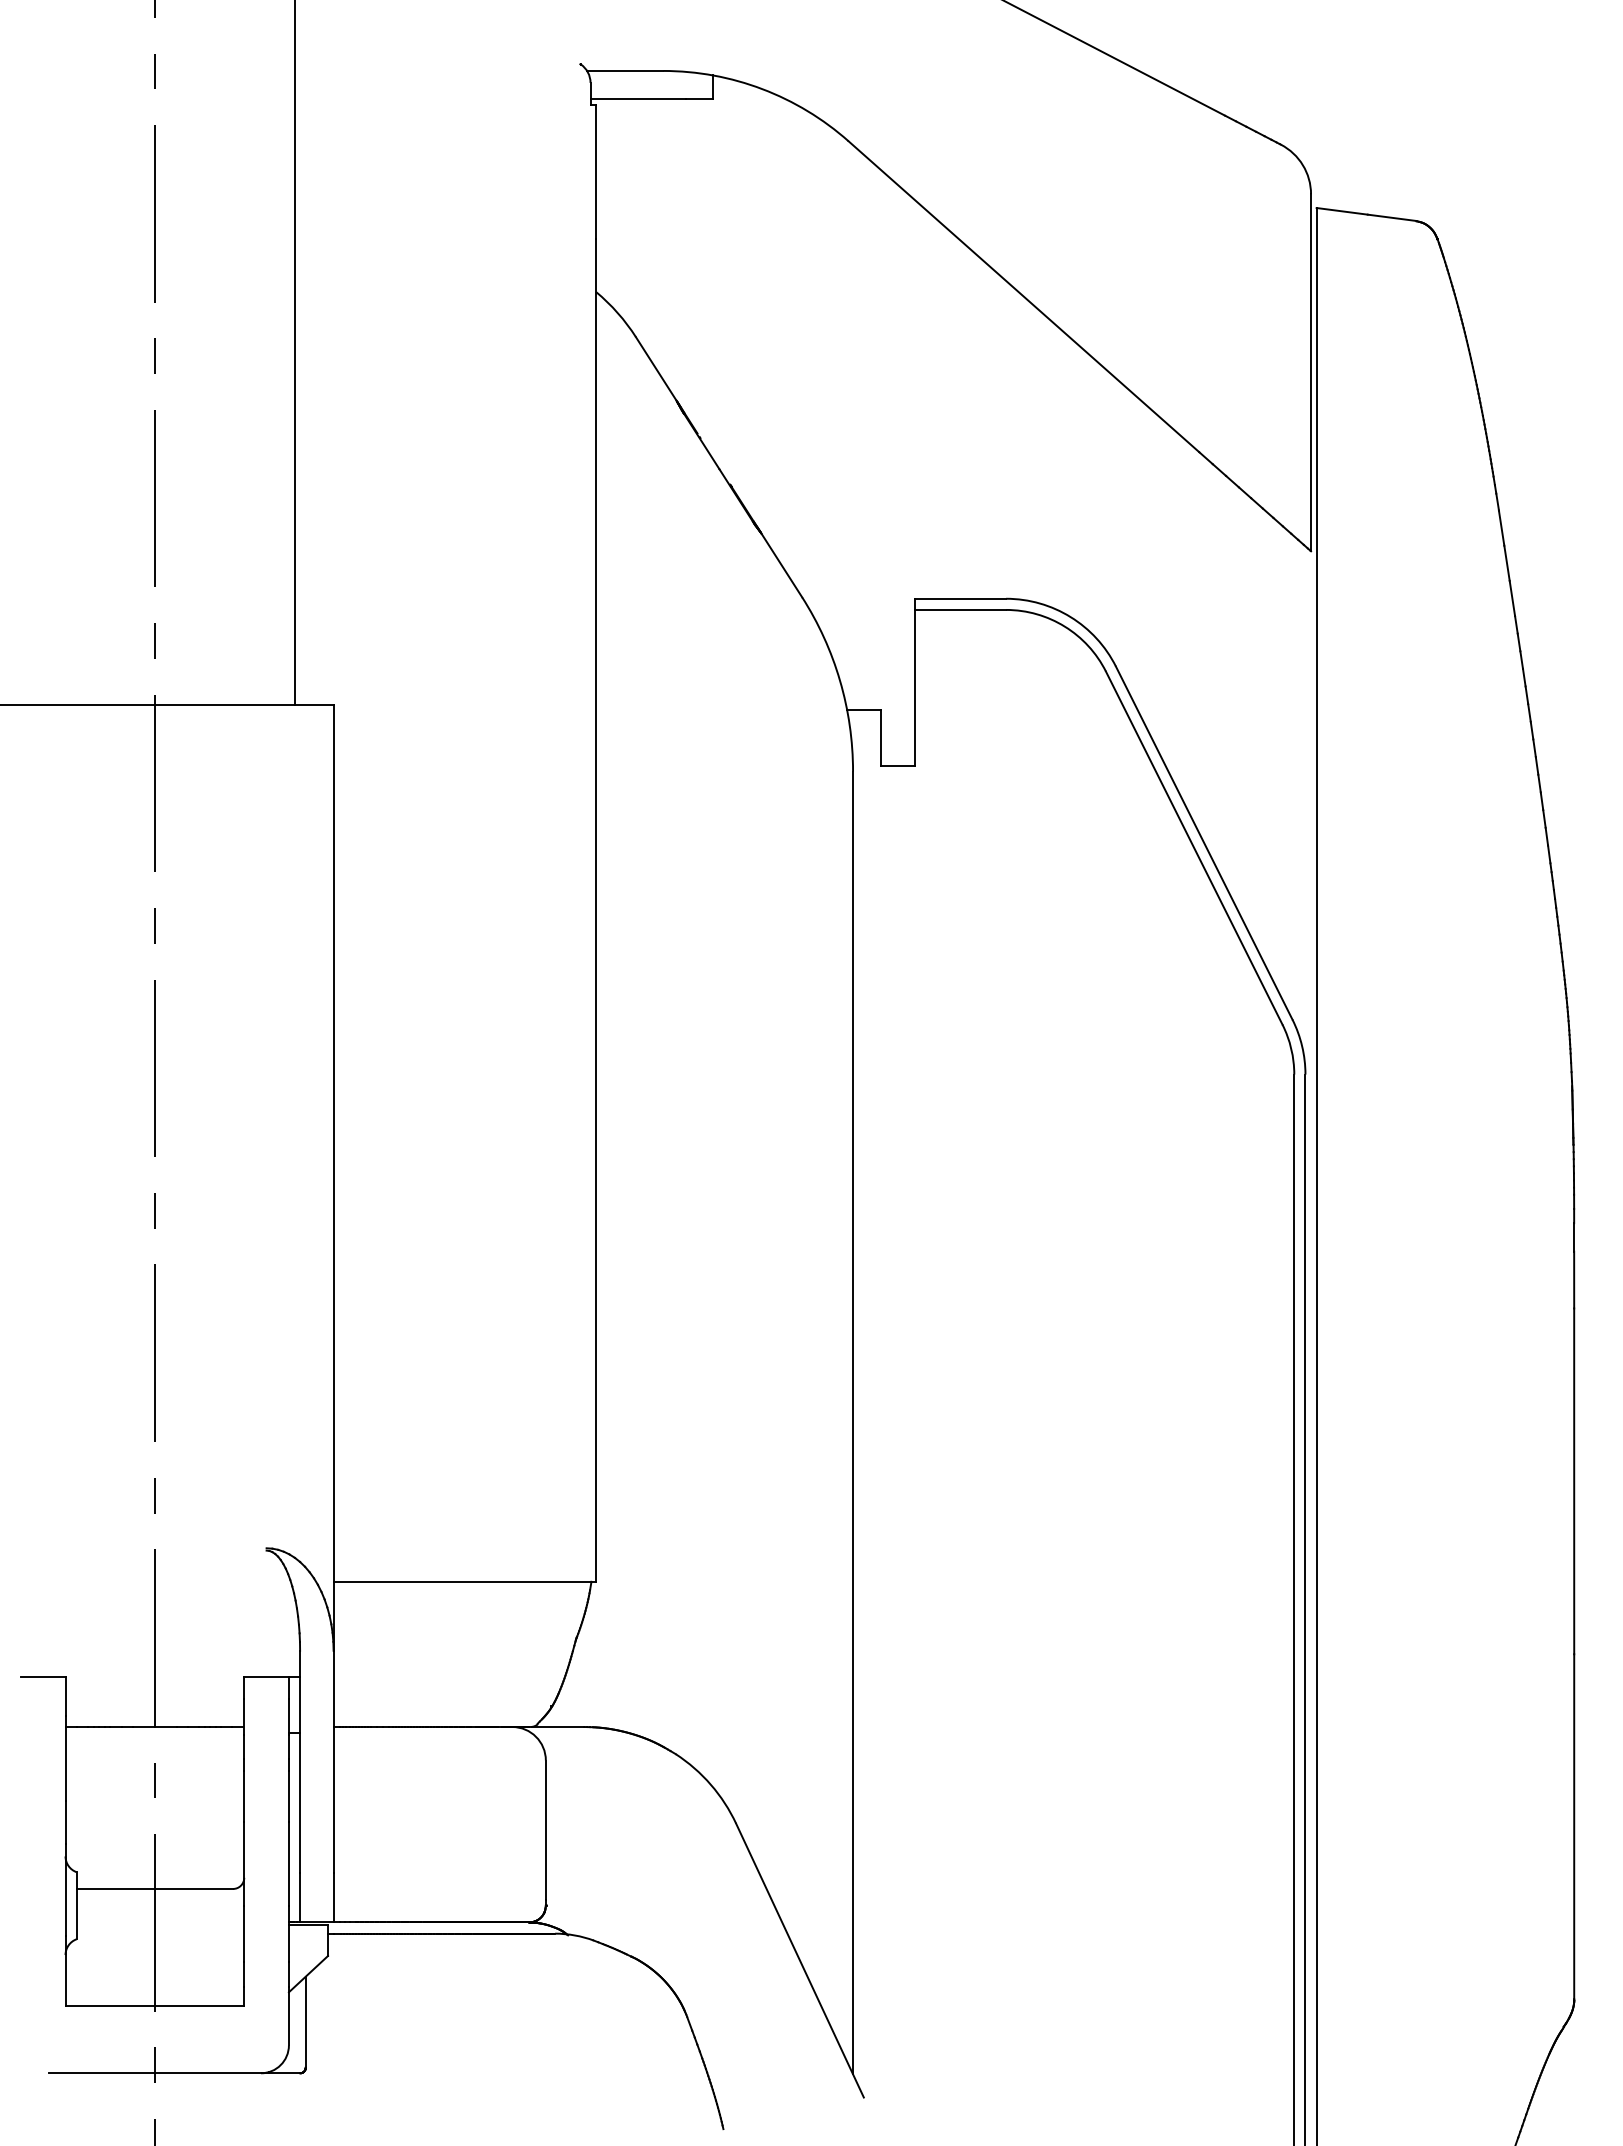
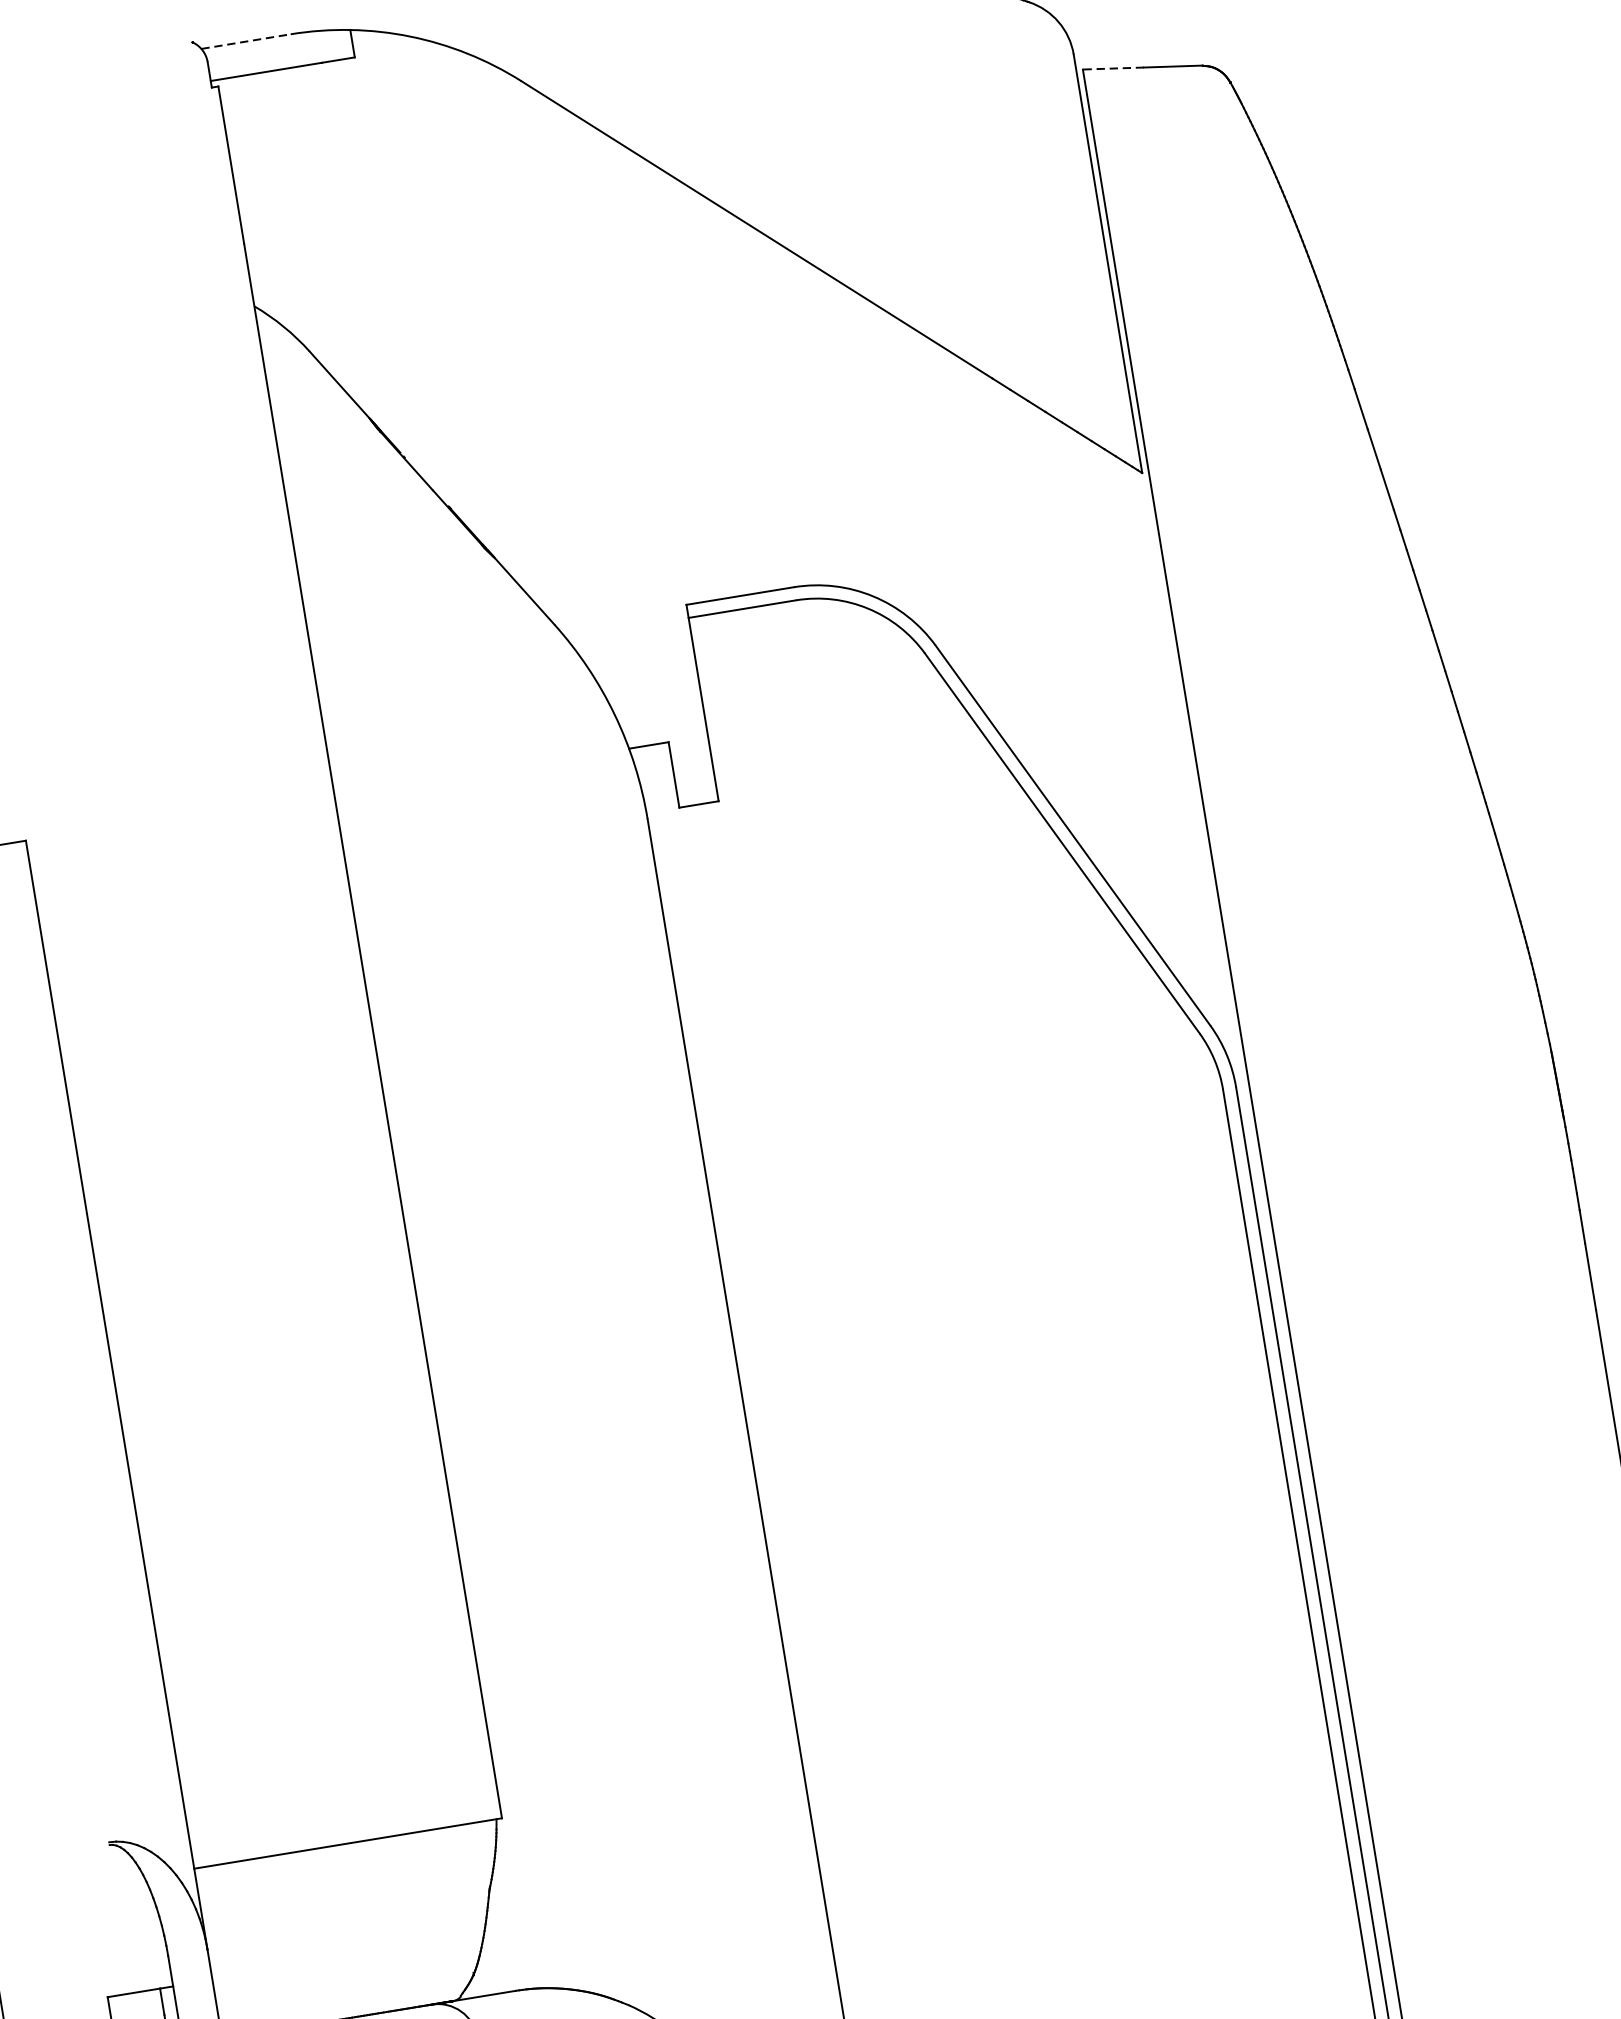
line: (625, 70) -> (246, 41), solid -> dashed
line: (1342, 211) -> (1113, 68), solid -> dashed

